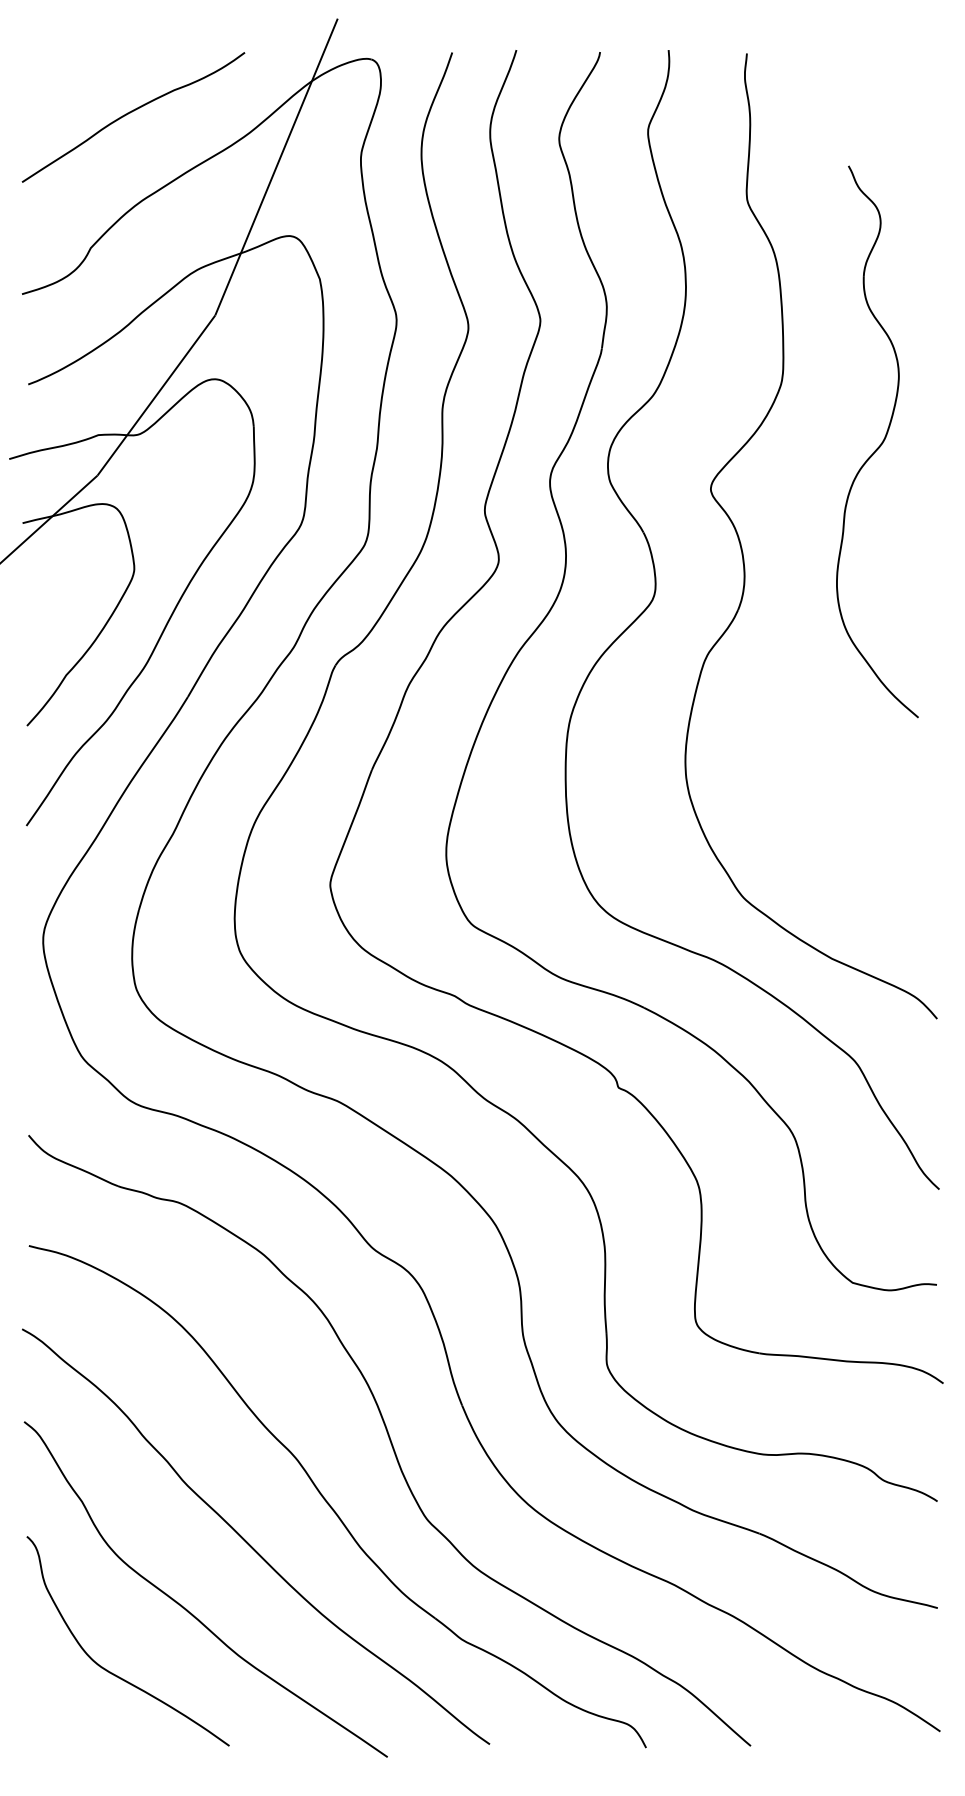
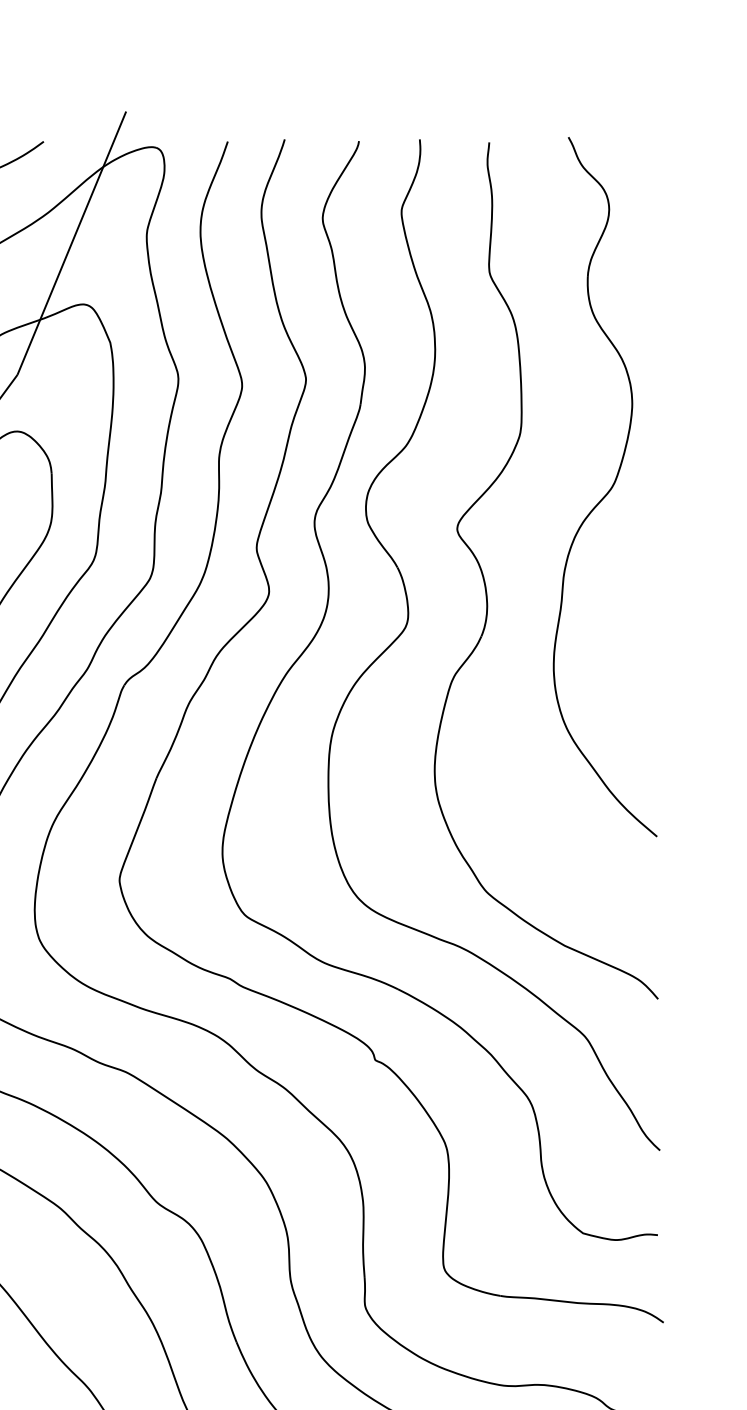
part: (877, 441) -> (605, 486), size x1.43

